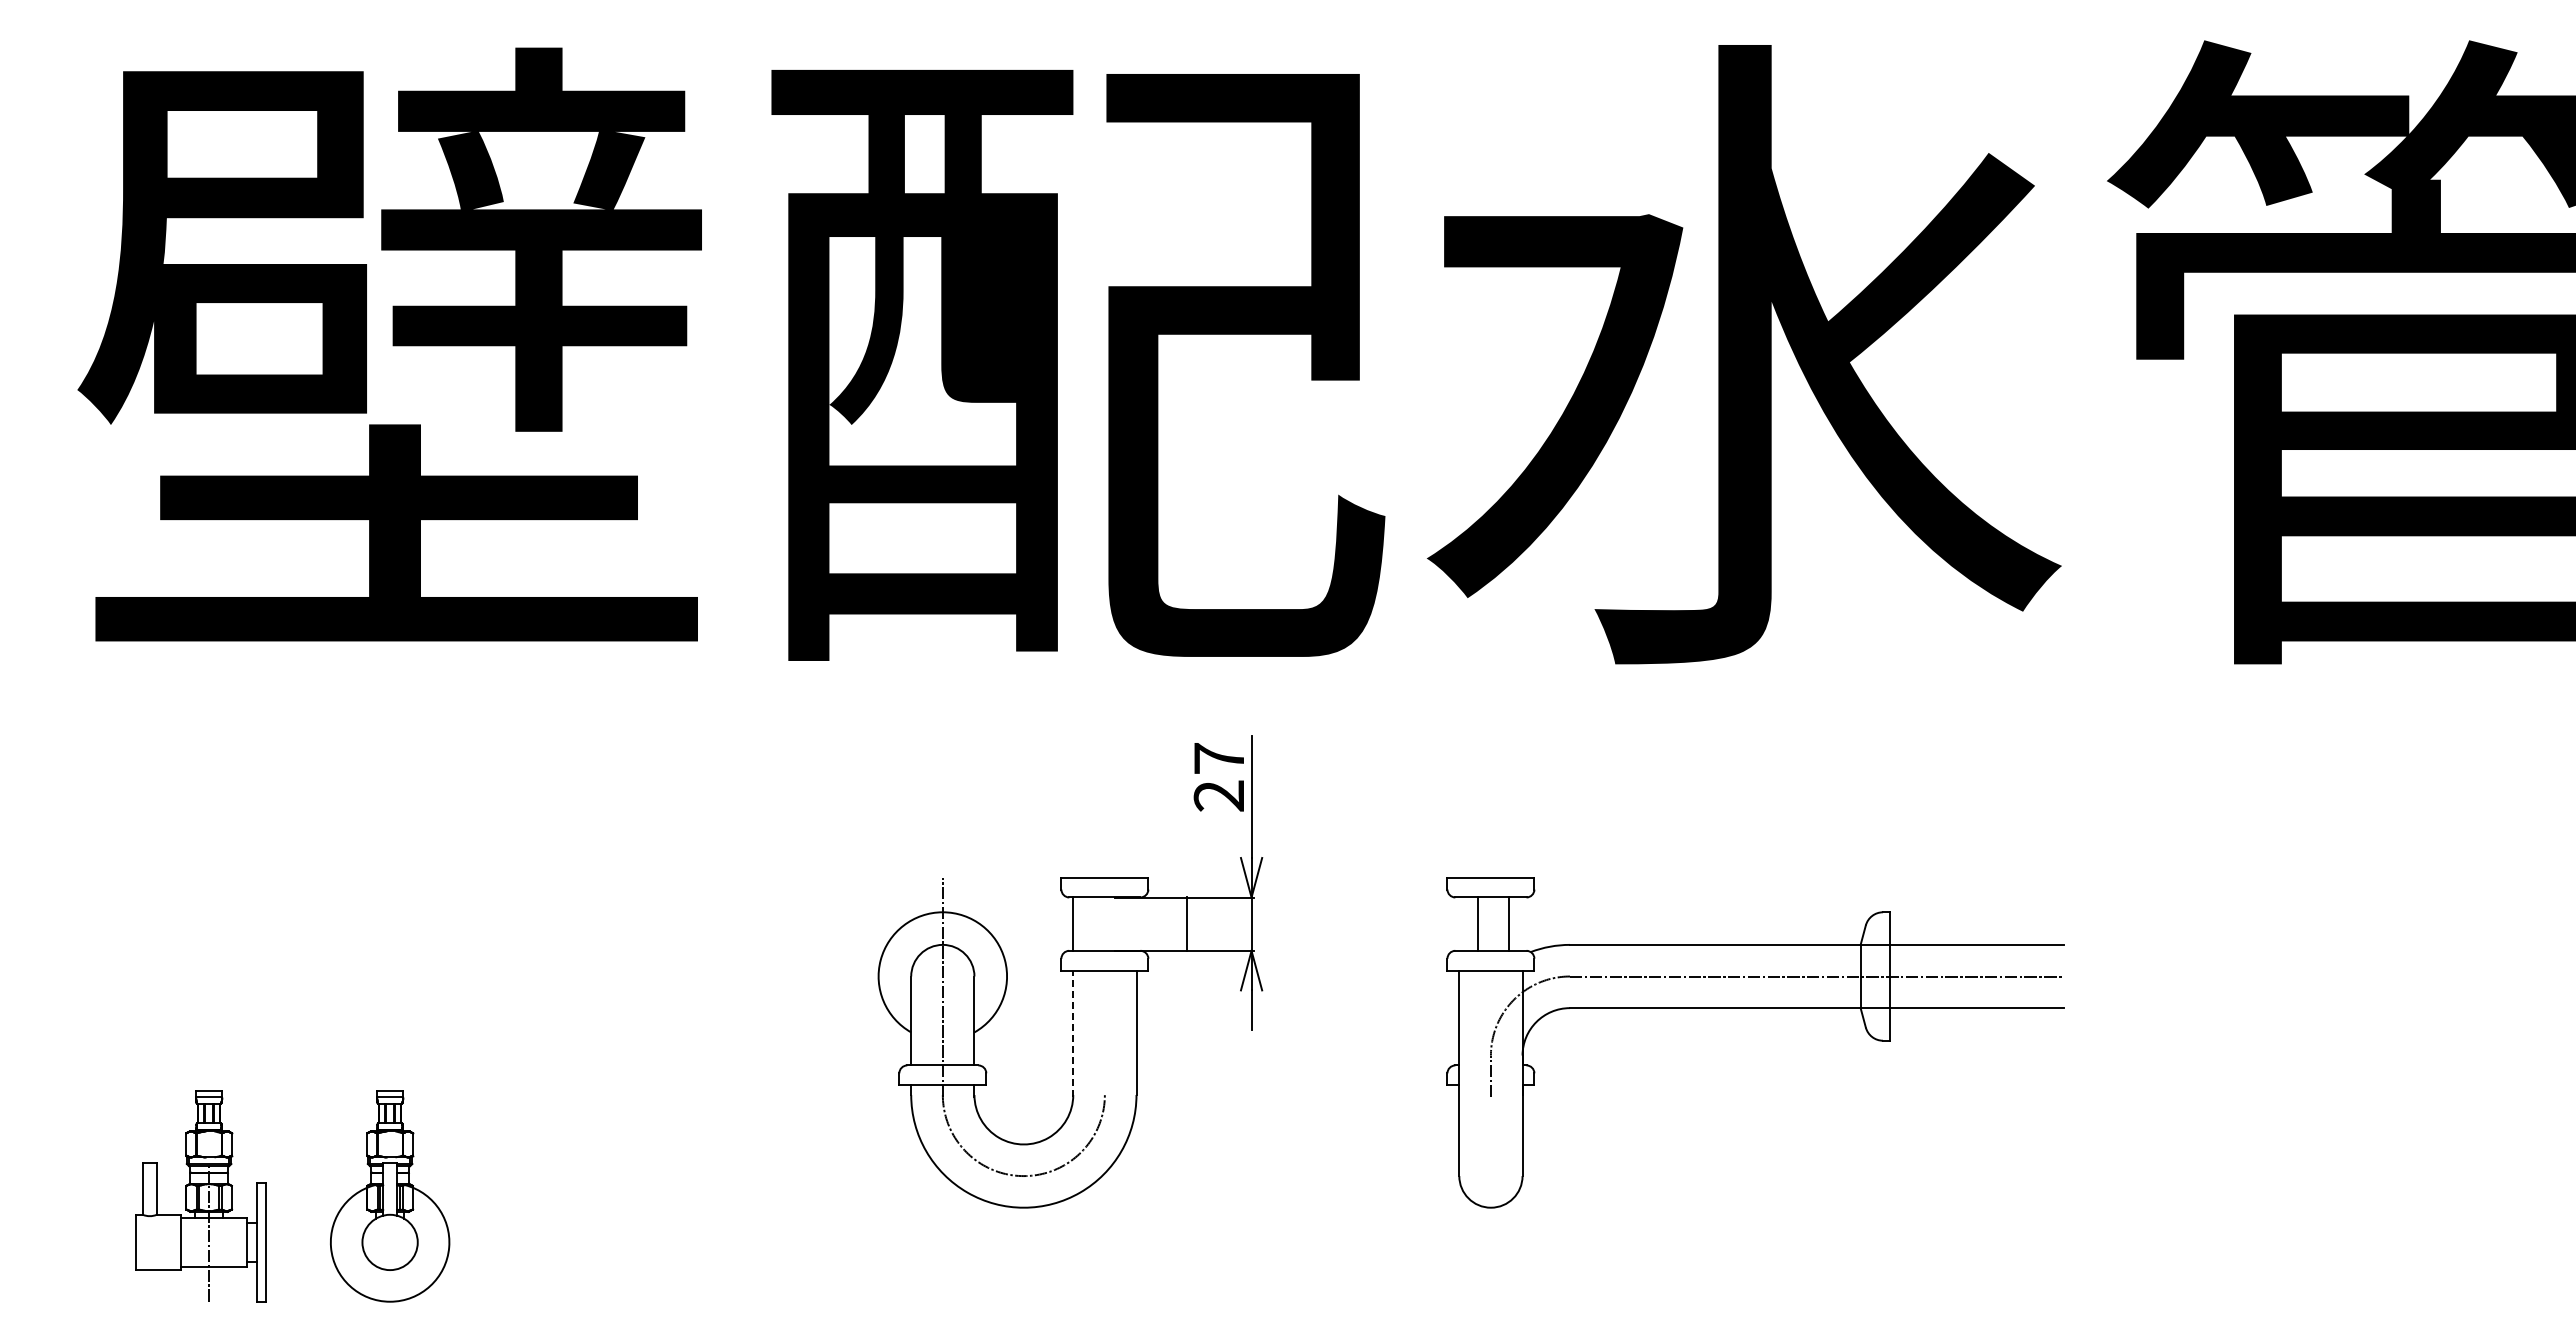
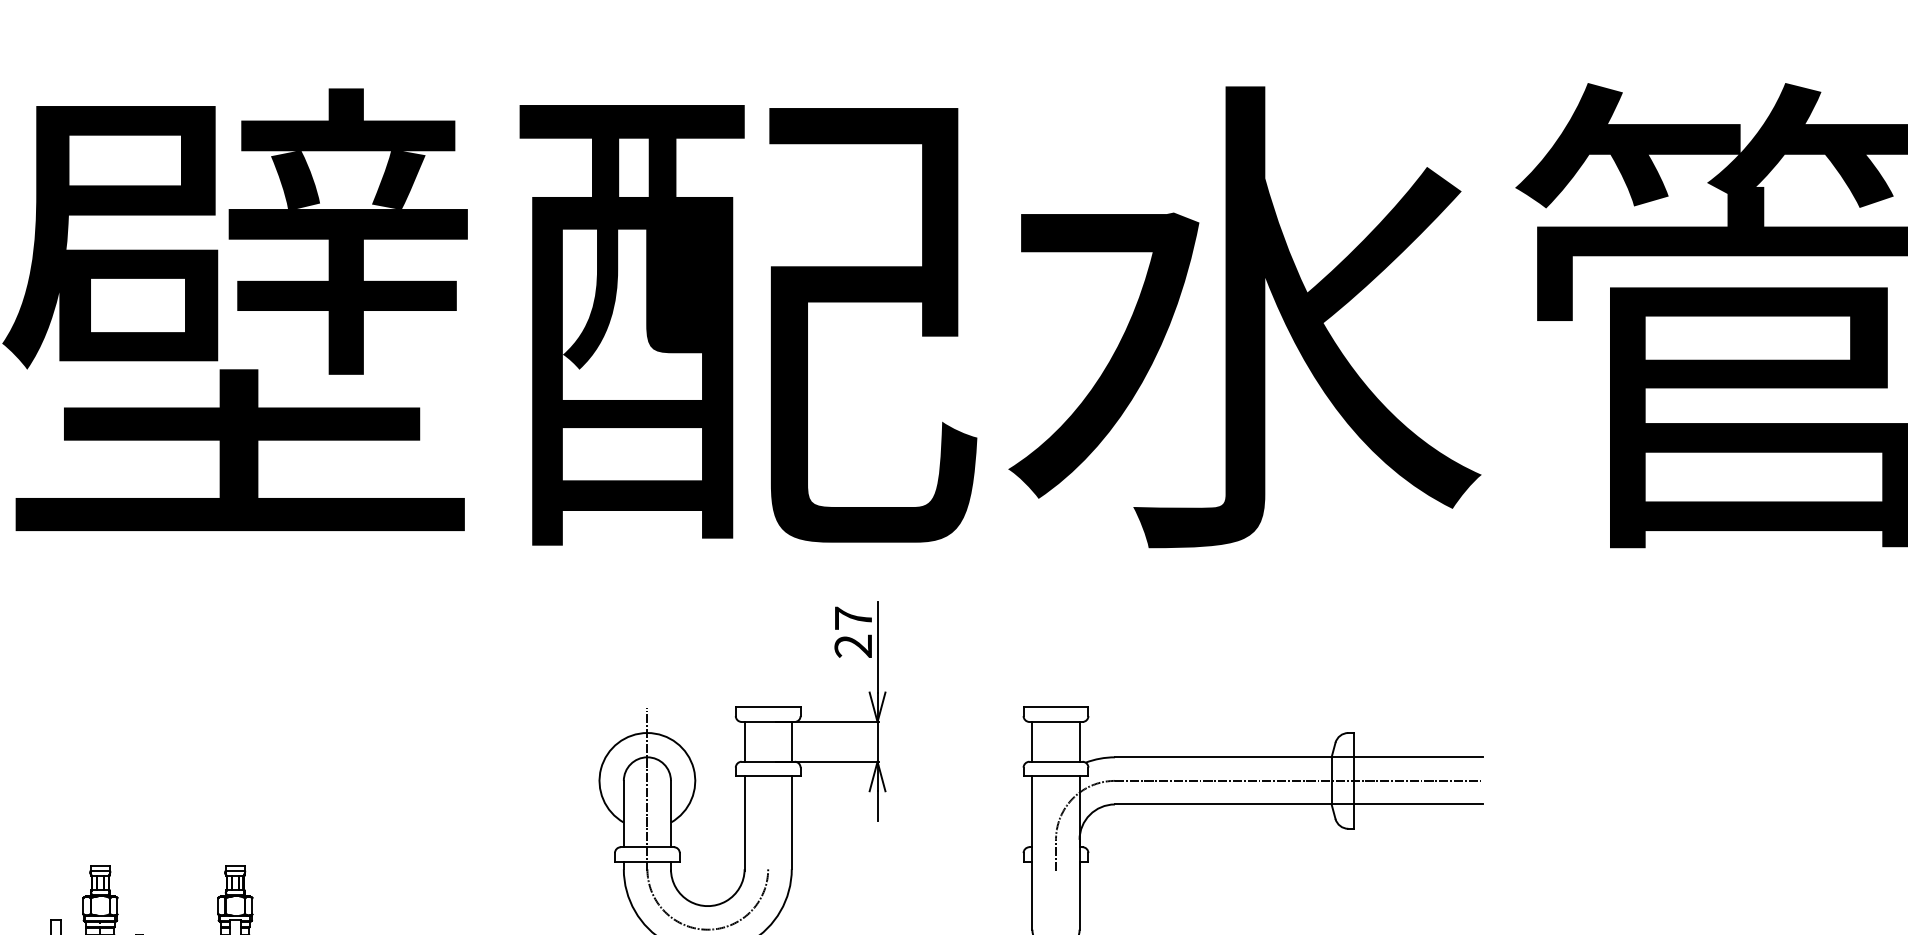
line: (1186, 923) -> (791, 741), moved
line: (1477, 923) -> (1079, 741), moved
line: (1509, 923) -> (1032, 741), moved
line: (1073, 1033) -> (744, 823), dashed -> solid

